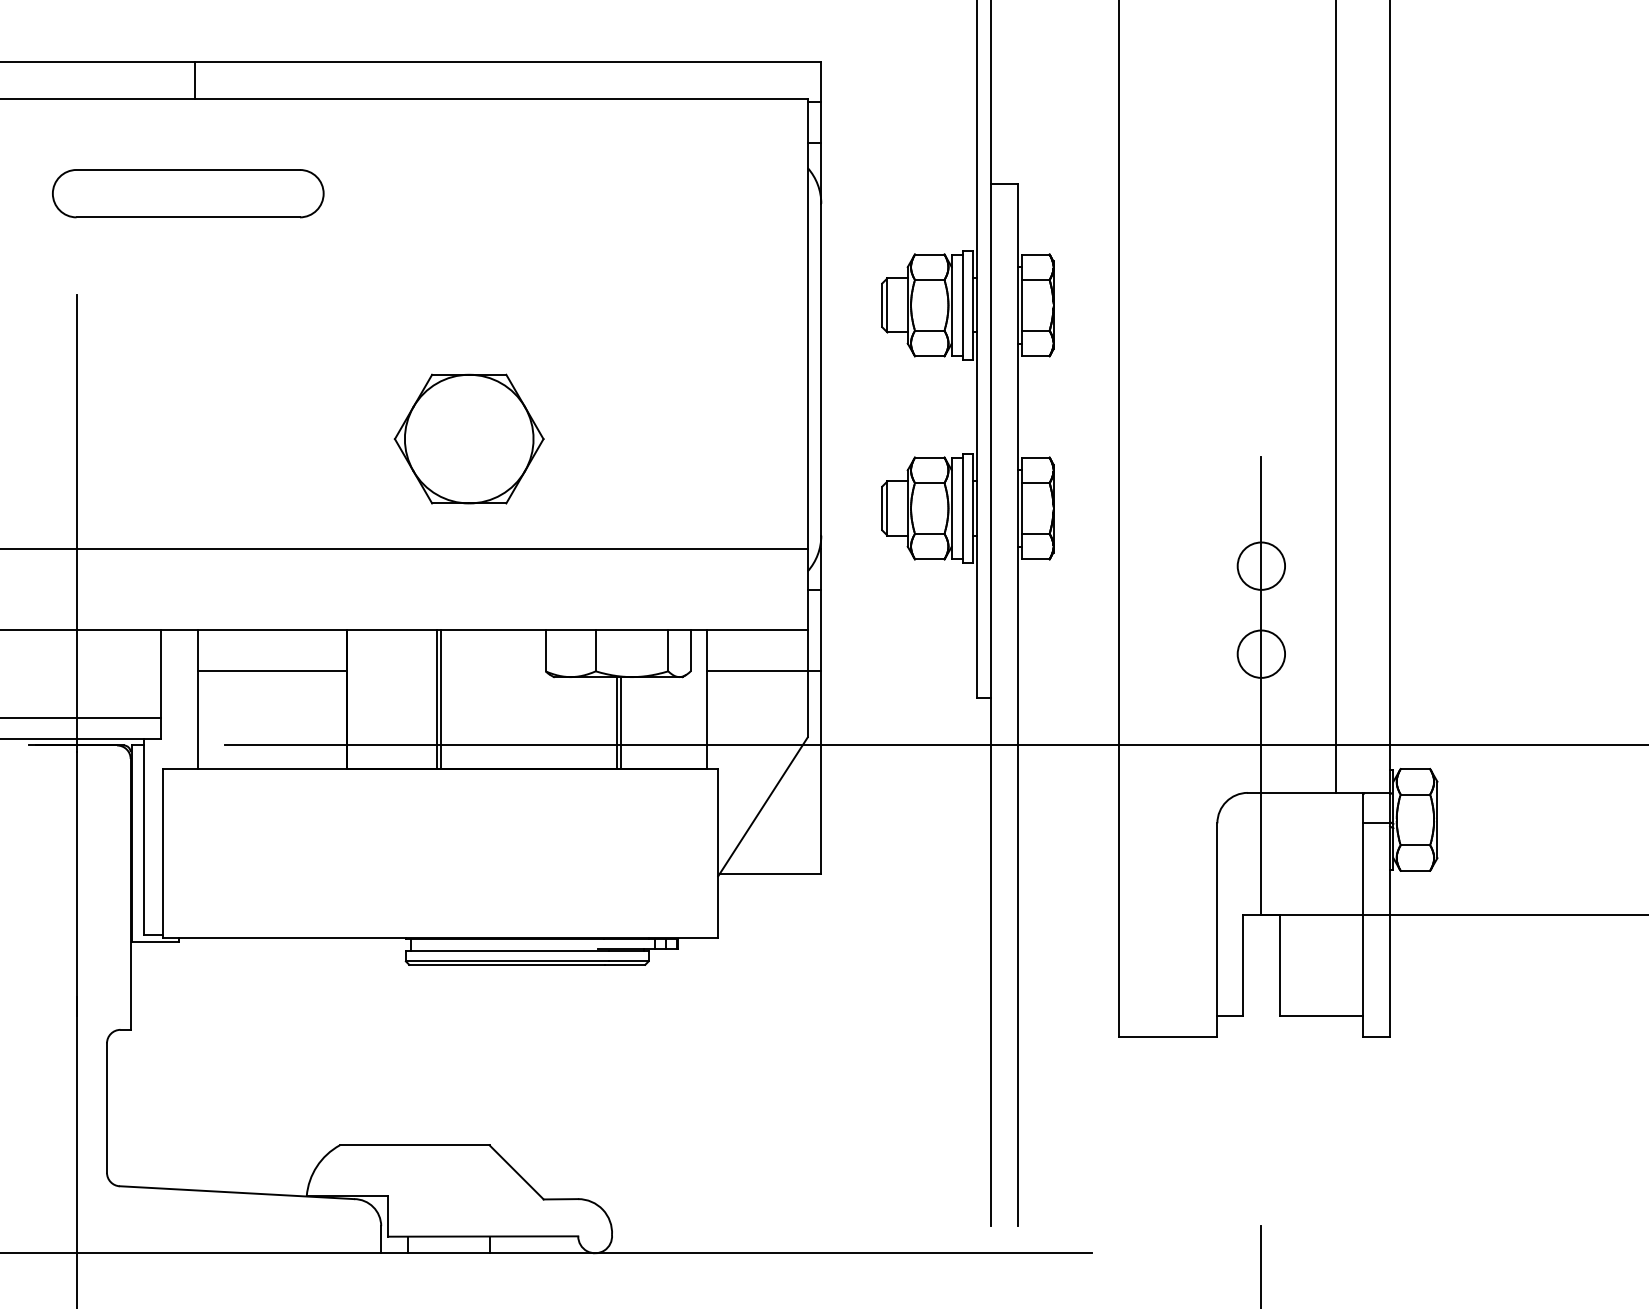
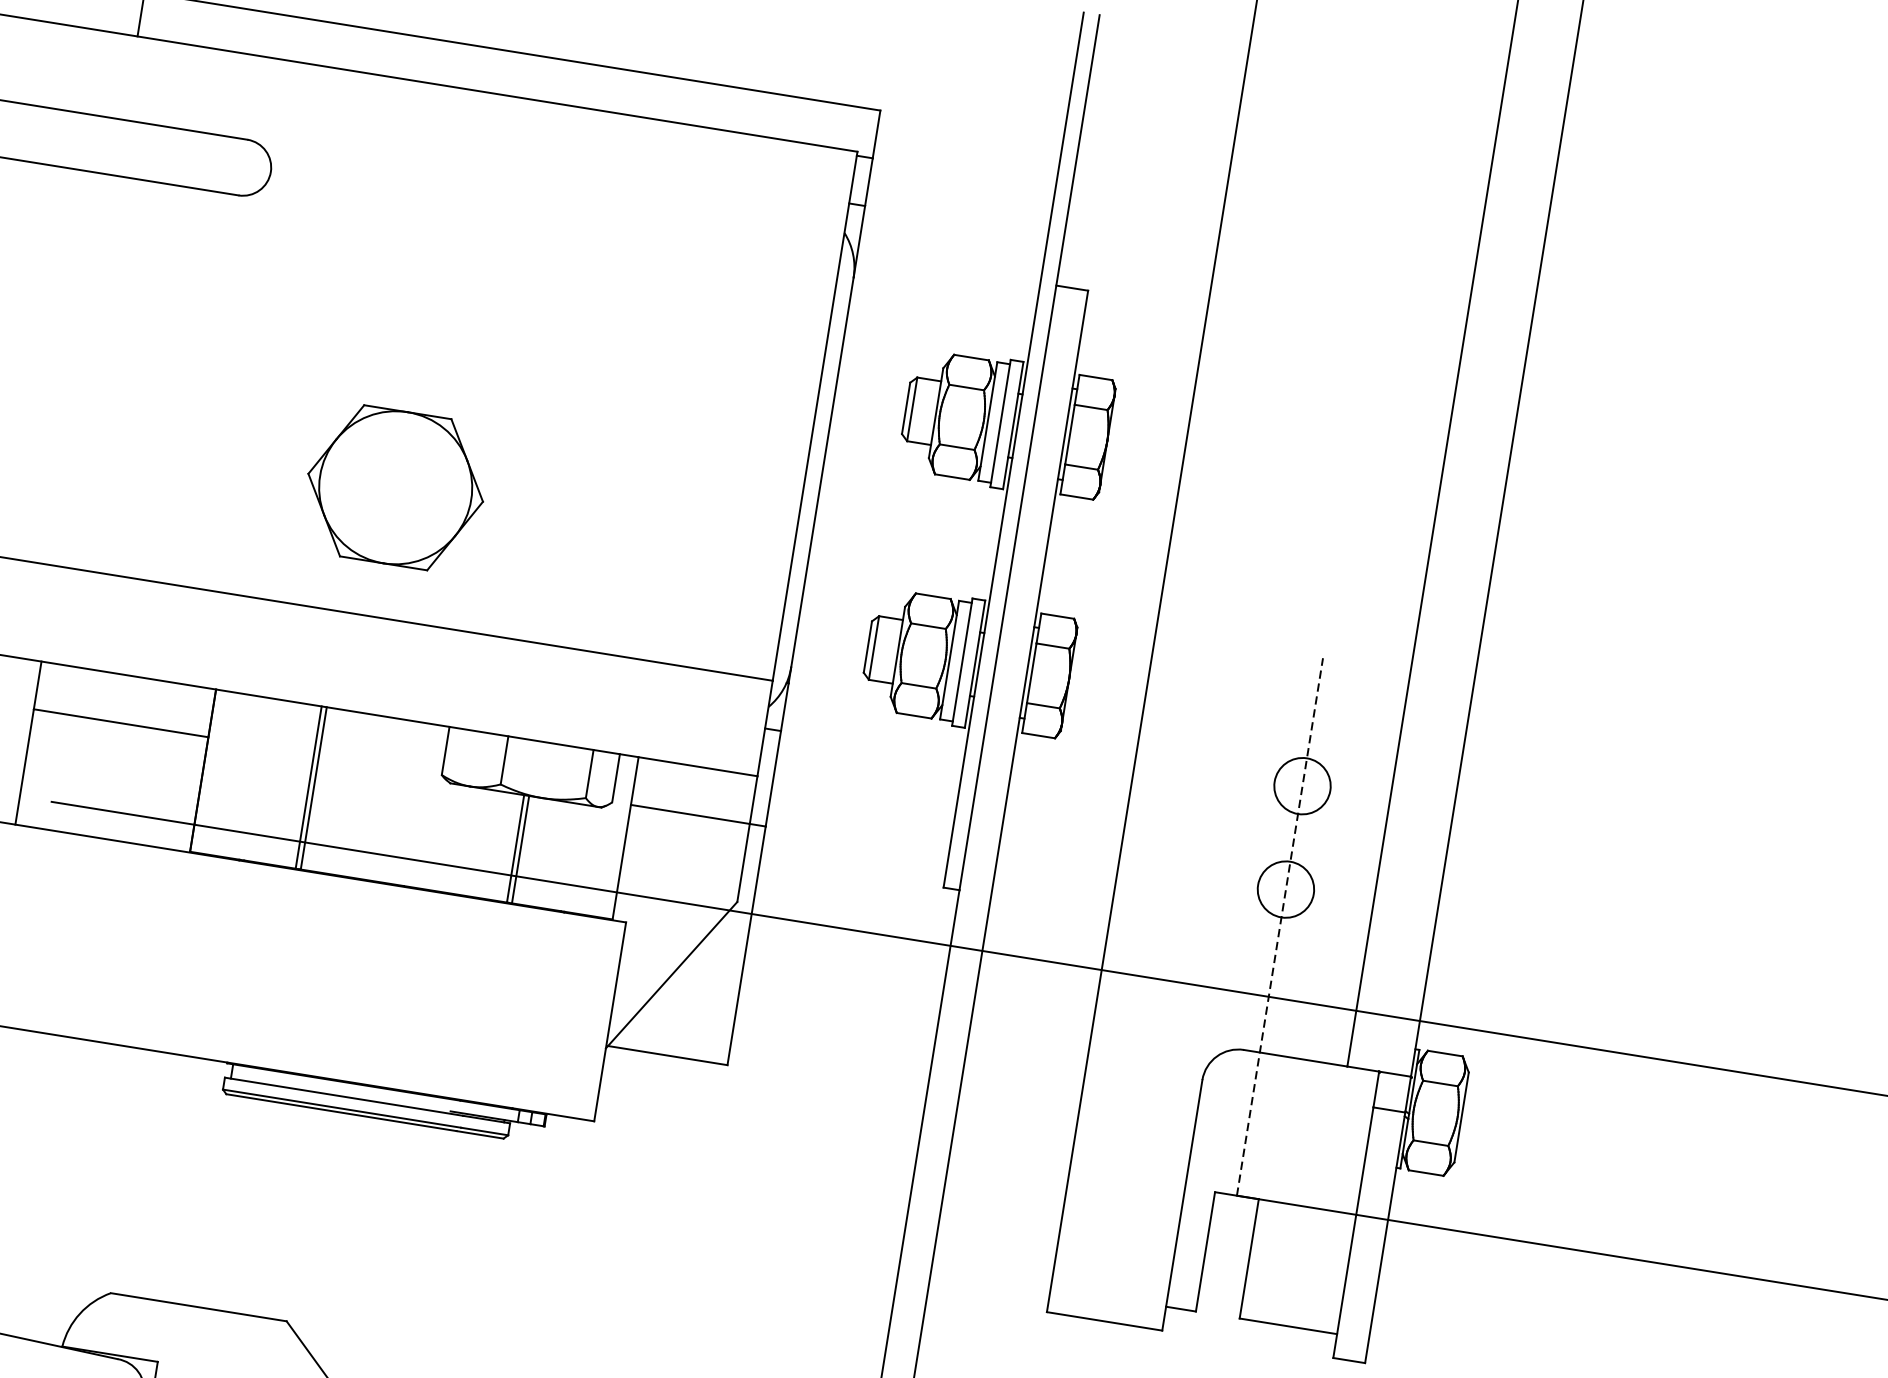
line: (1261, 686) -> (1279, 927), solid -> dashed

